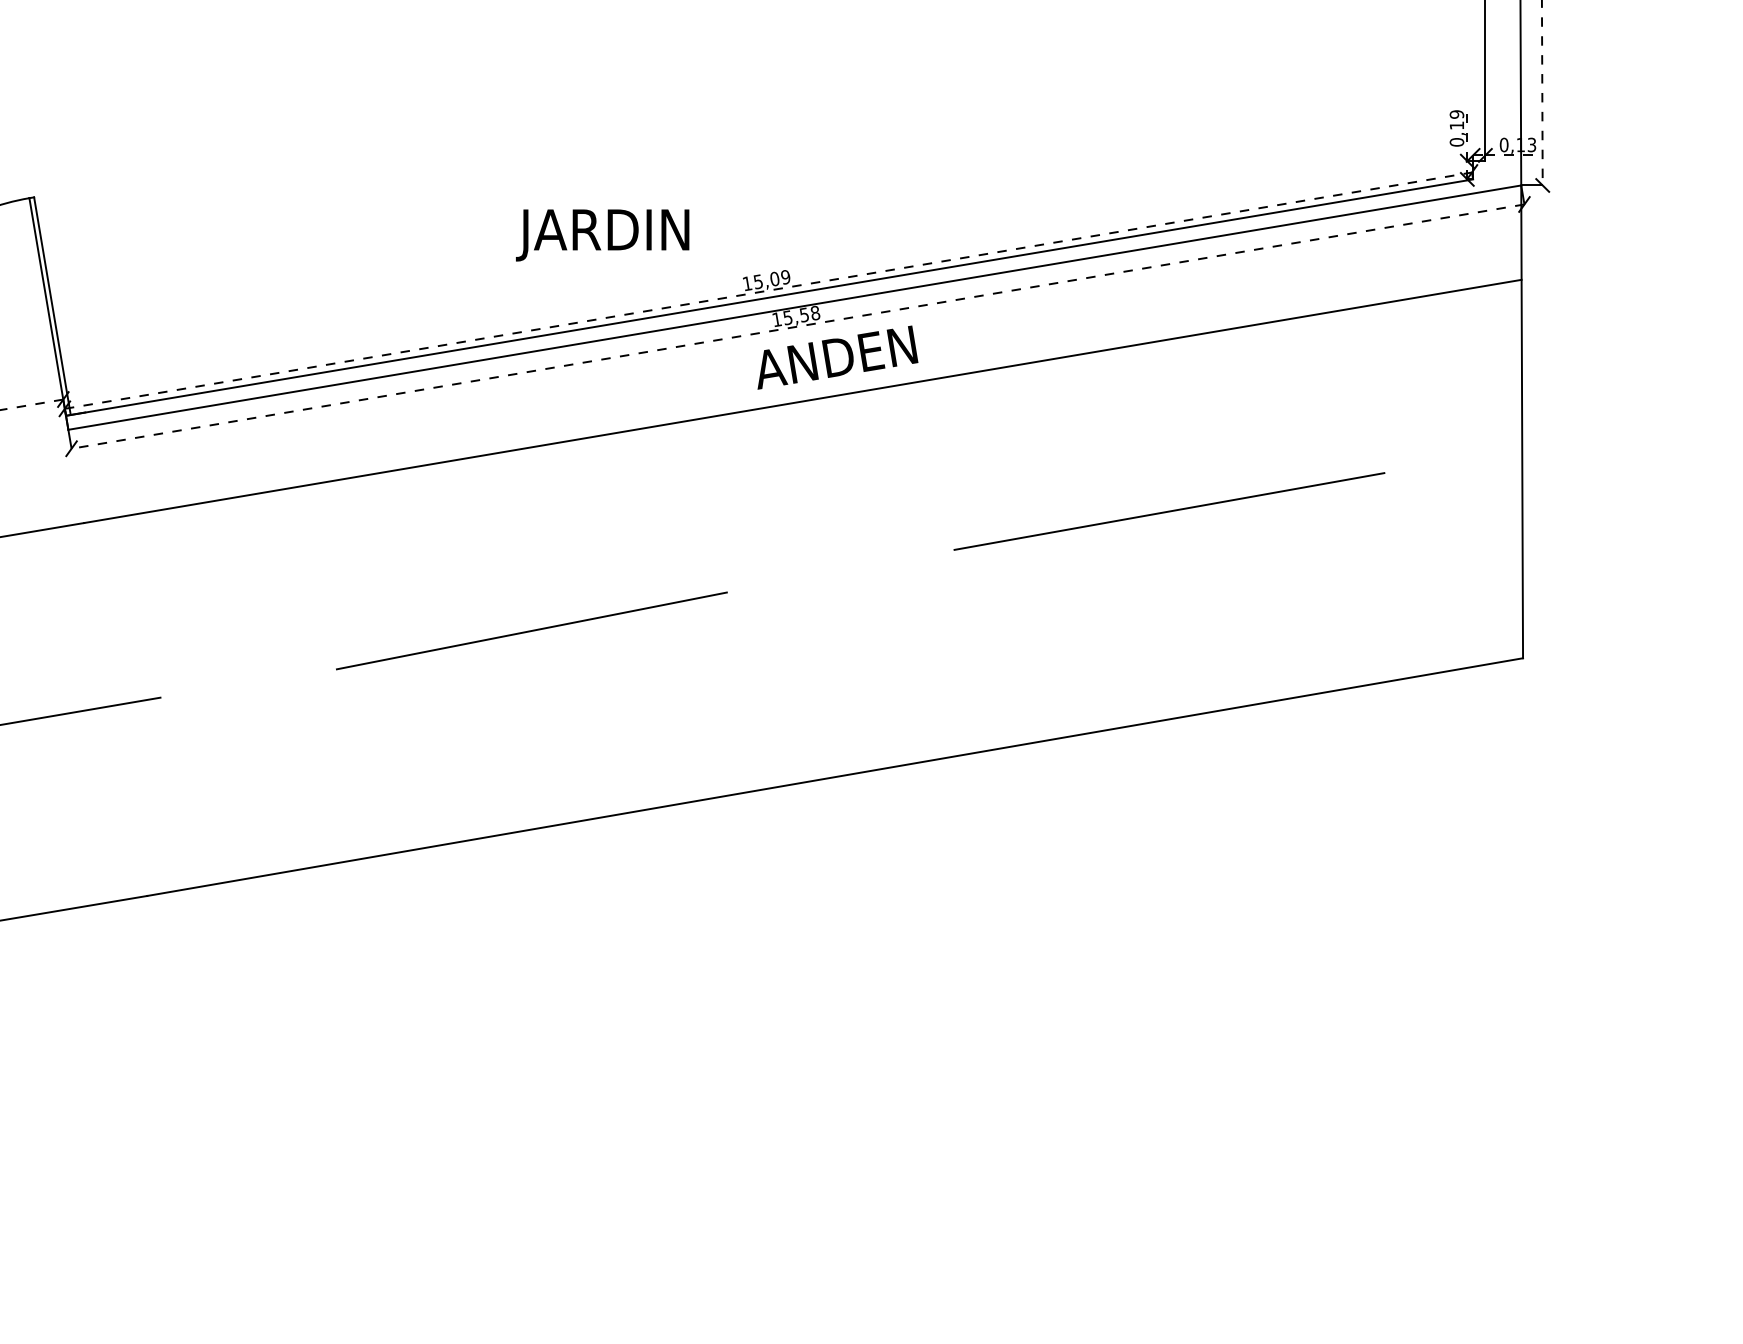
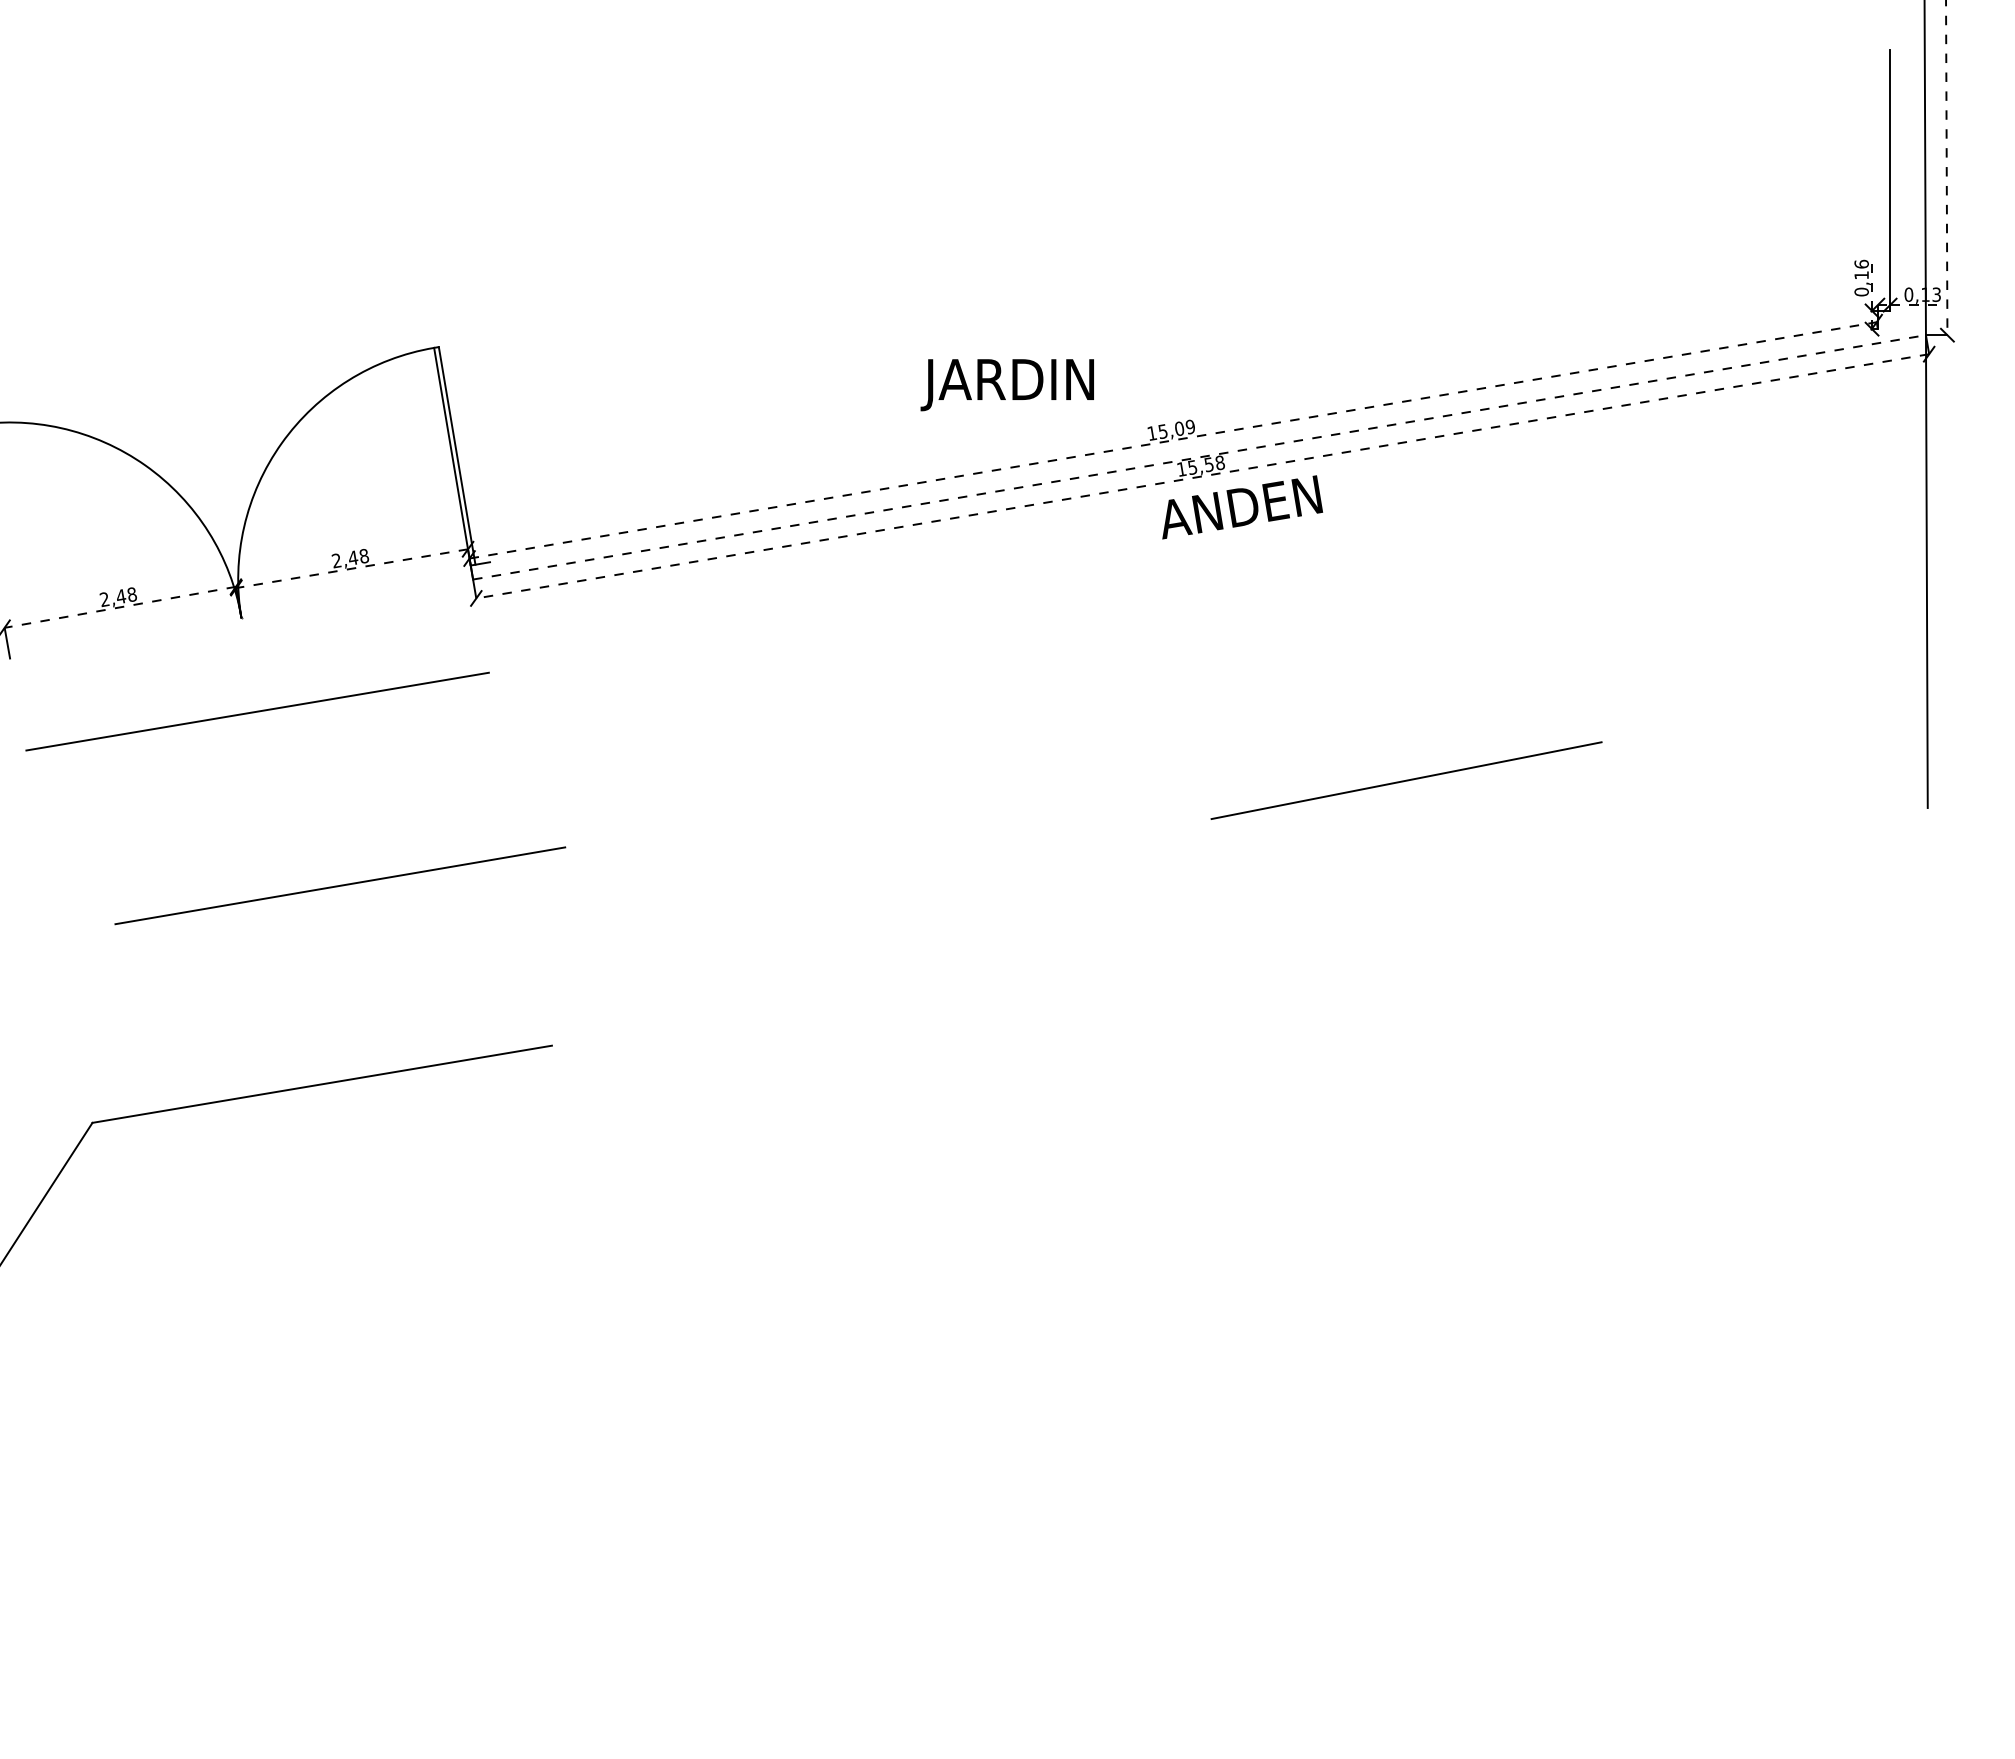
text: (1456, 113) -> (1861, 263), 0,19 -> 0,16
line: (768, 297) -> (1173, 447), removed
line: (794, 307) -> (1199, 457), solid -> dashed
line: (802, 400) -> (1207, 550), removed
line: (1168, 510) -> (1573, 660), removed
line: (531, 630) -> (1406, 780), moved
line: (834, 776) -> (1239, 926), removed

